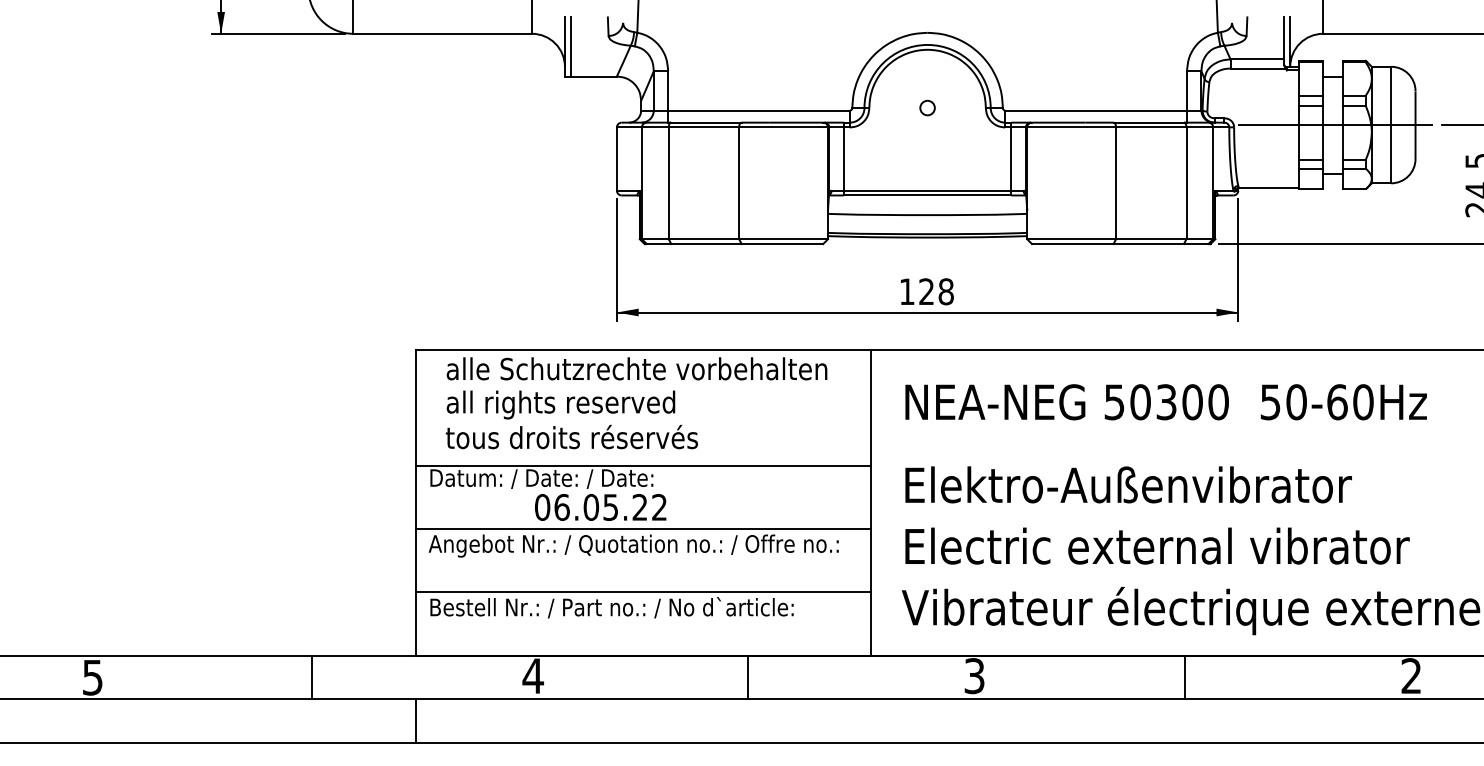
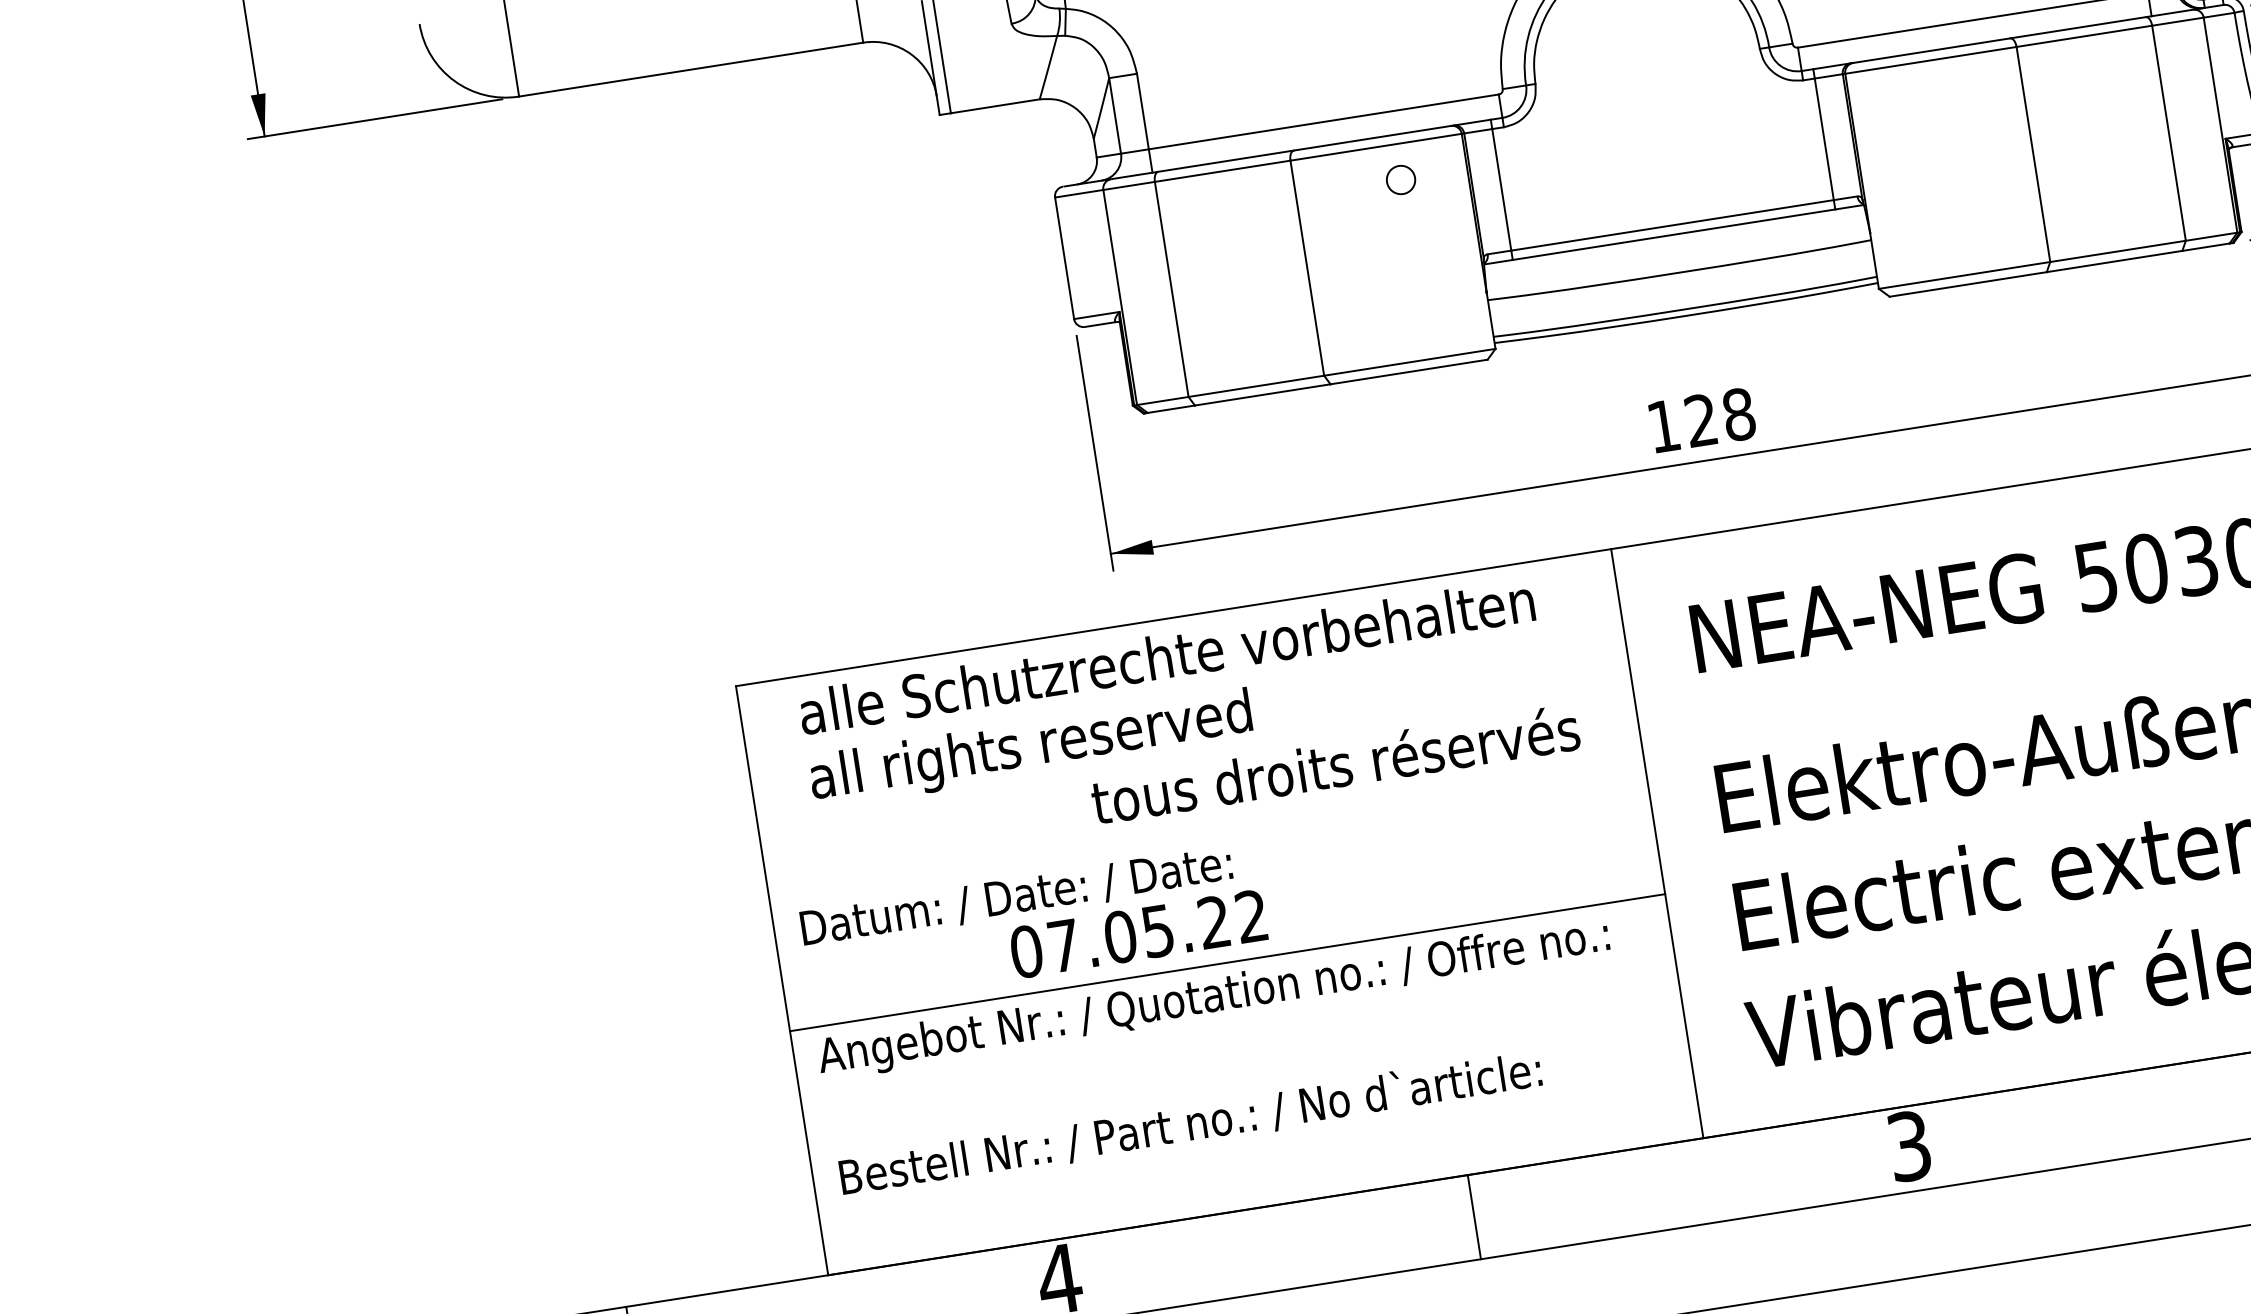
circle: (927, 107) -> (1400, 178), moved
text: (571, 436) -> (1334, 763), moved
line: (643, 465) -> (1208, 840), removed
text: (561, 507) -> (1063, 946), 06.05.22 -> 07.05.22
line: (643, 592) -> (1246, 1085), removed

